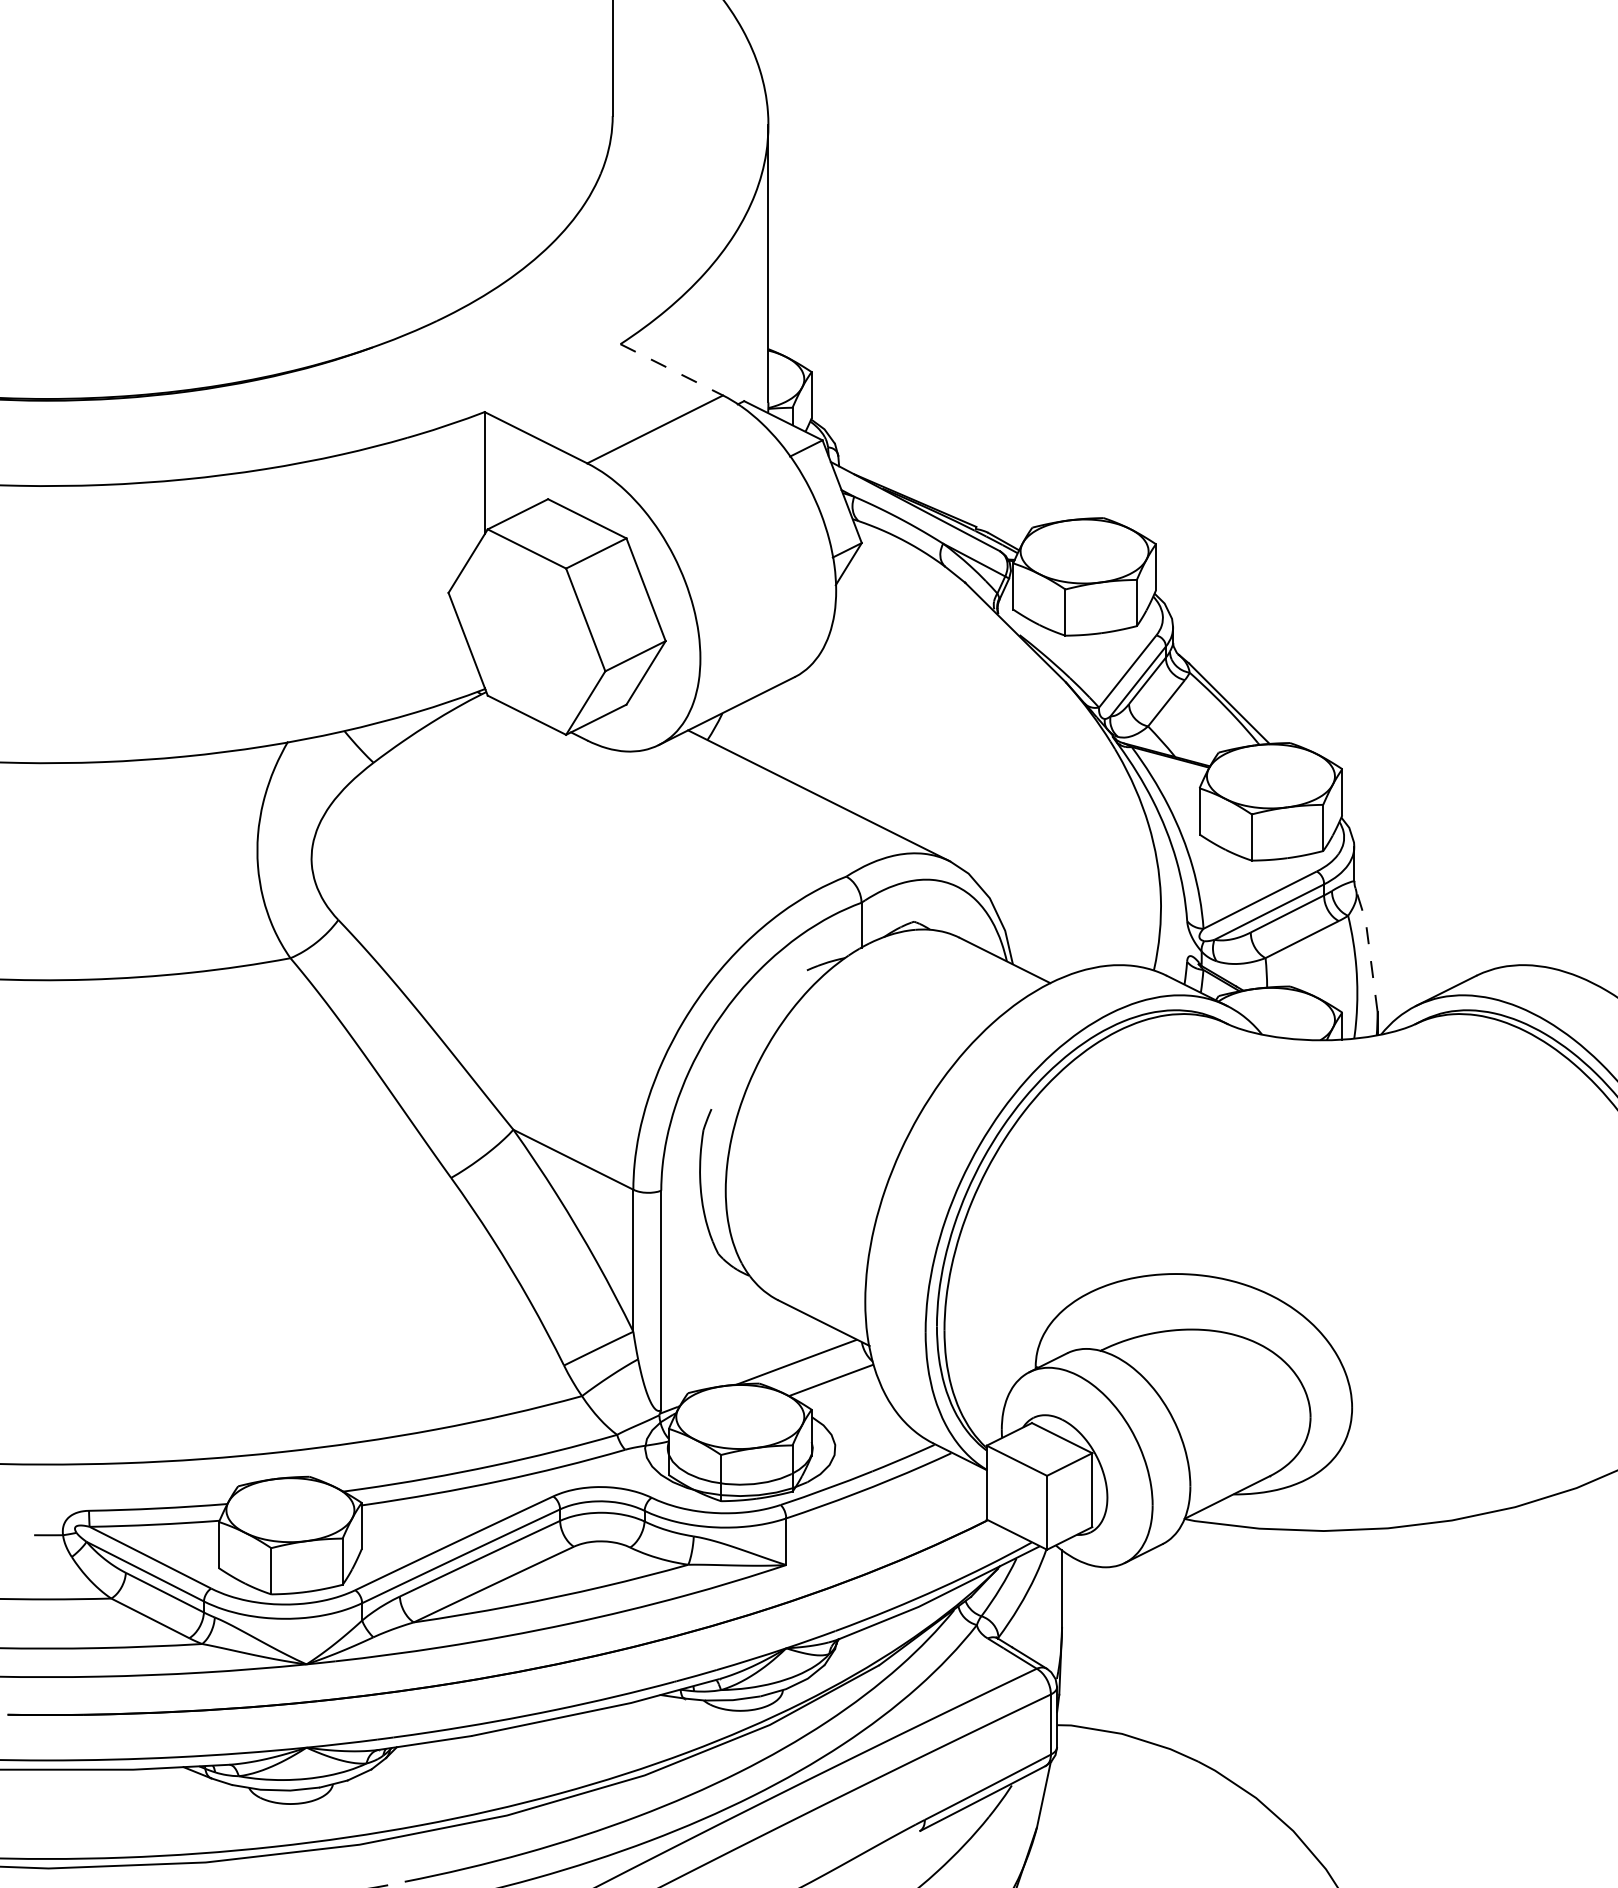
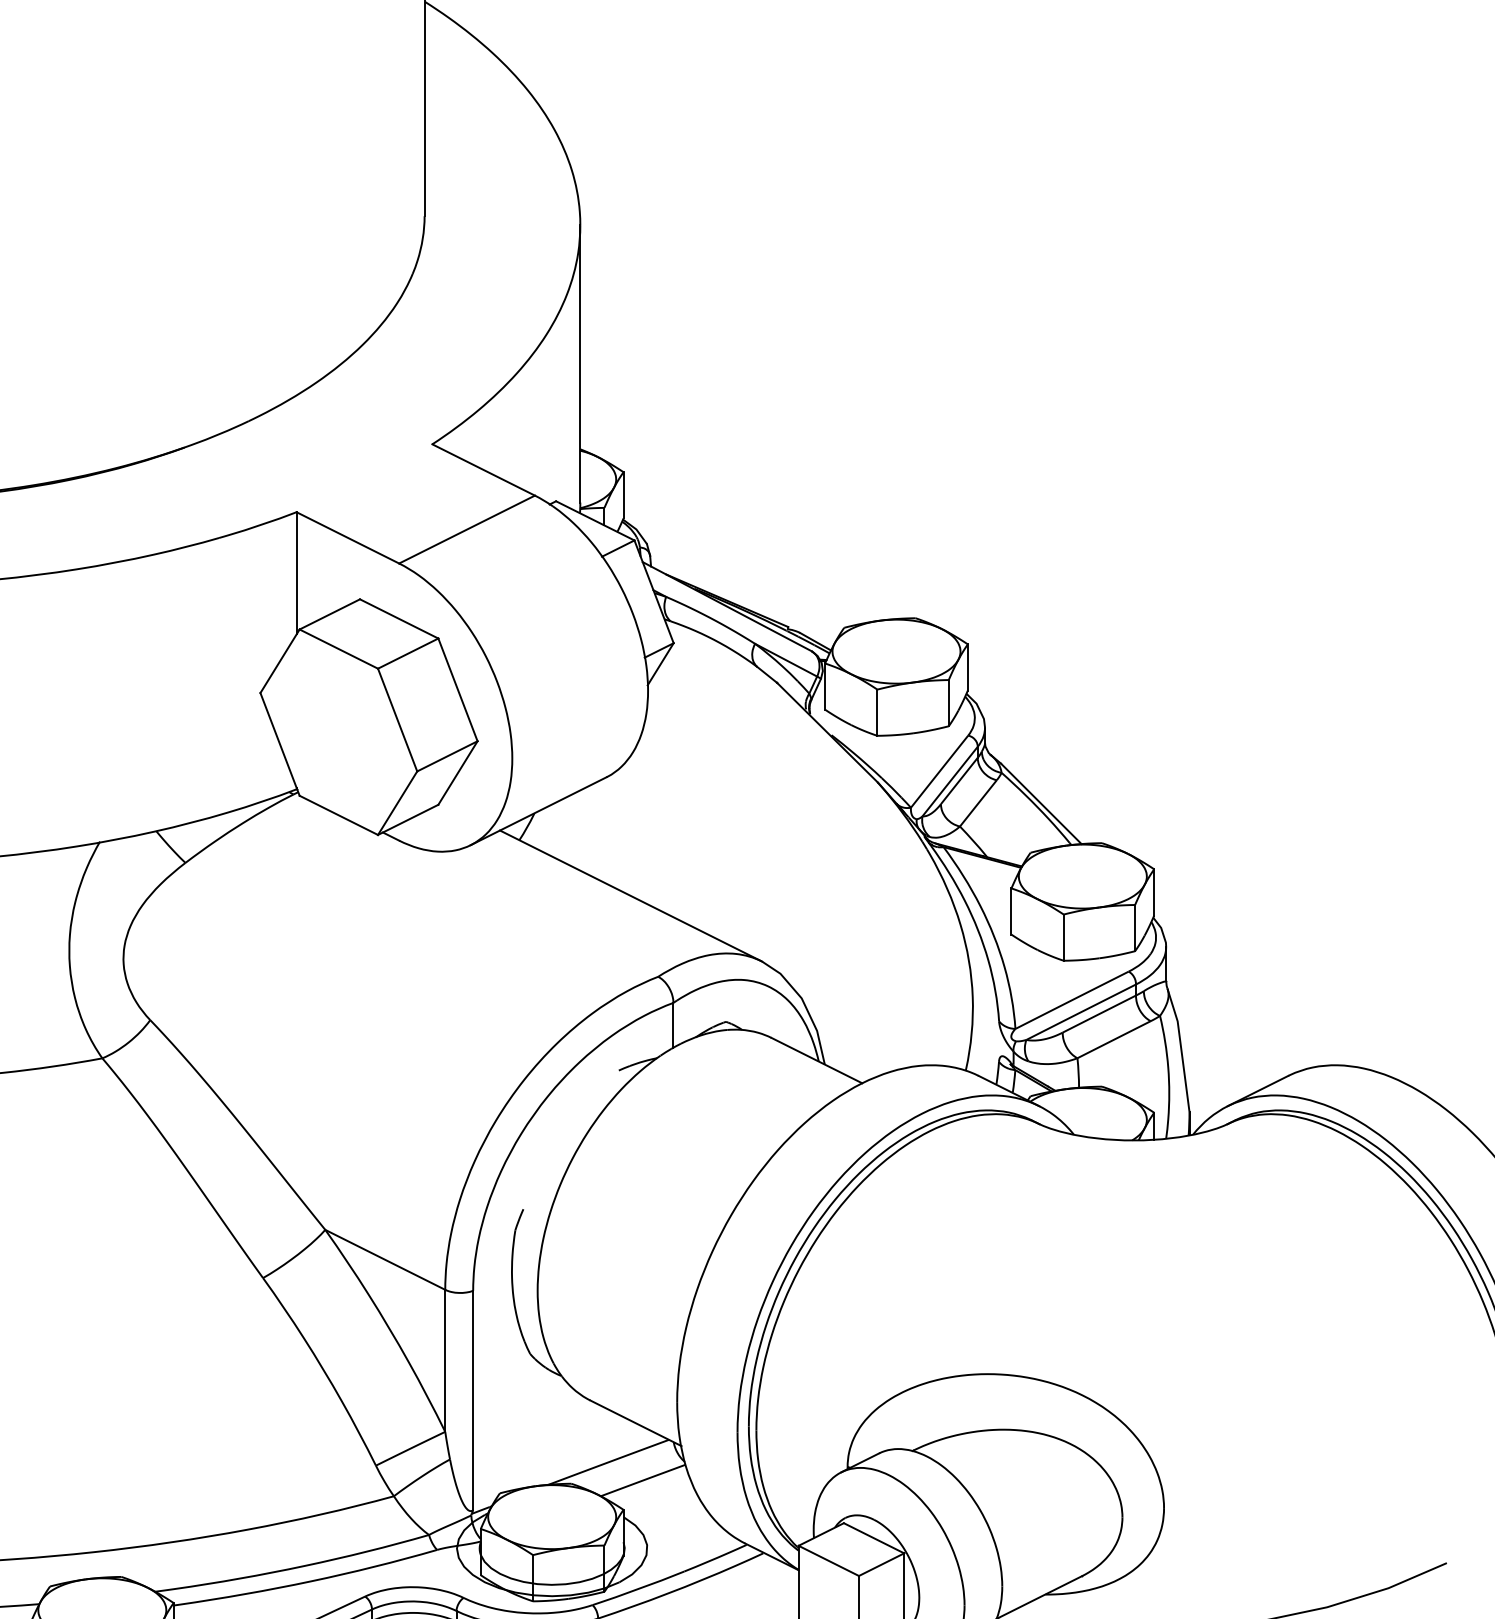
line: (672, 370) -> (484, 470), dashed -> solid
line: (1369, 948) -> (1181, 1048), dashed -> solid

